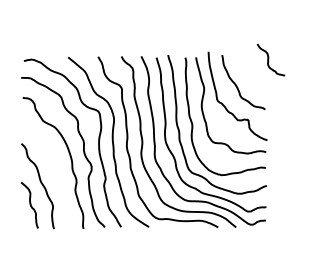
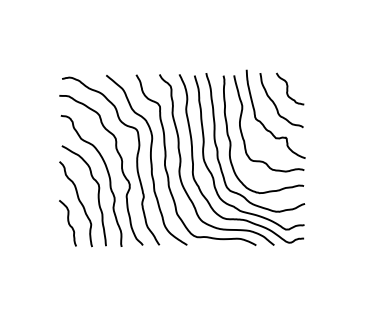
curve: (269, 59) -> (288, 88), moved
curve: (59, 177) -> (97, 195), added

